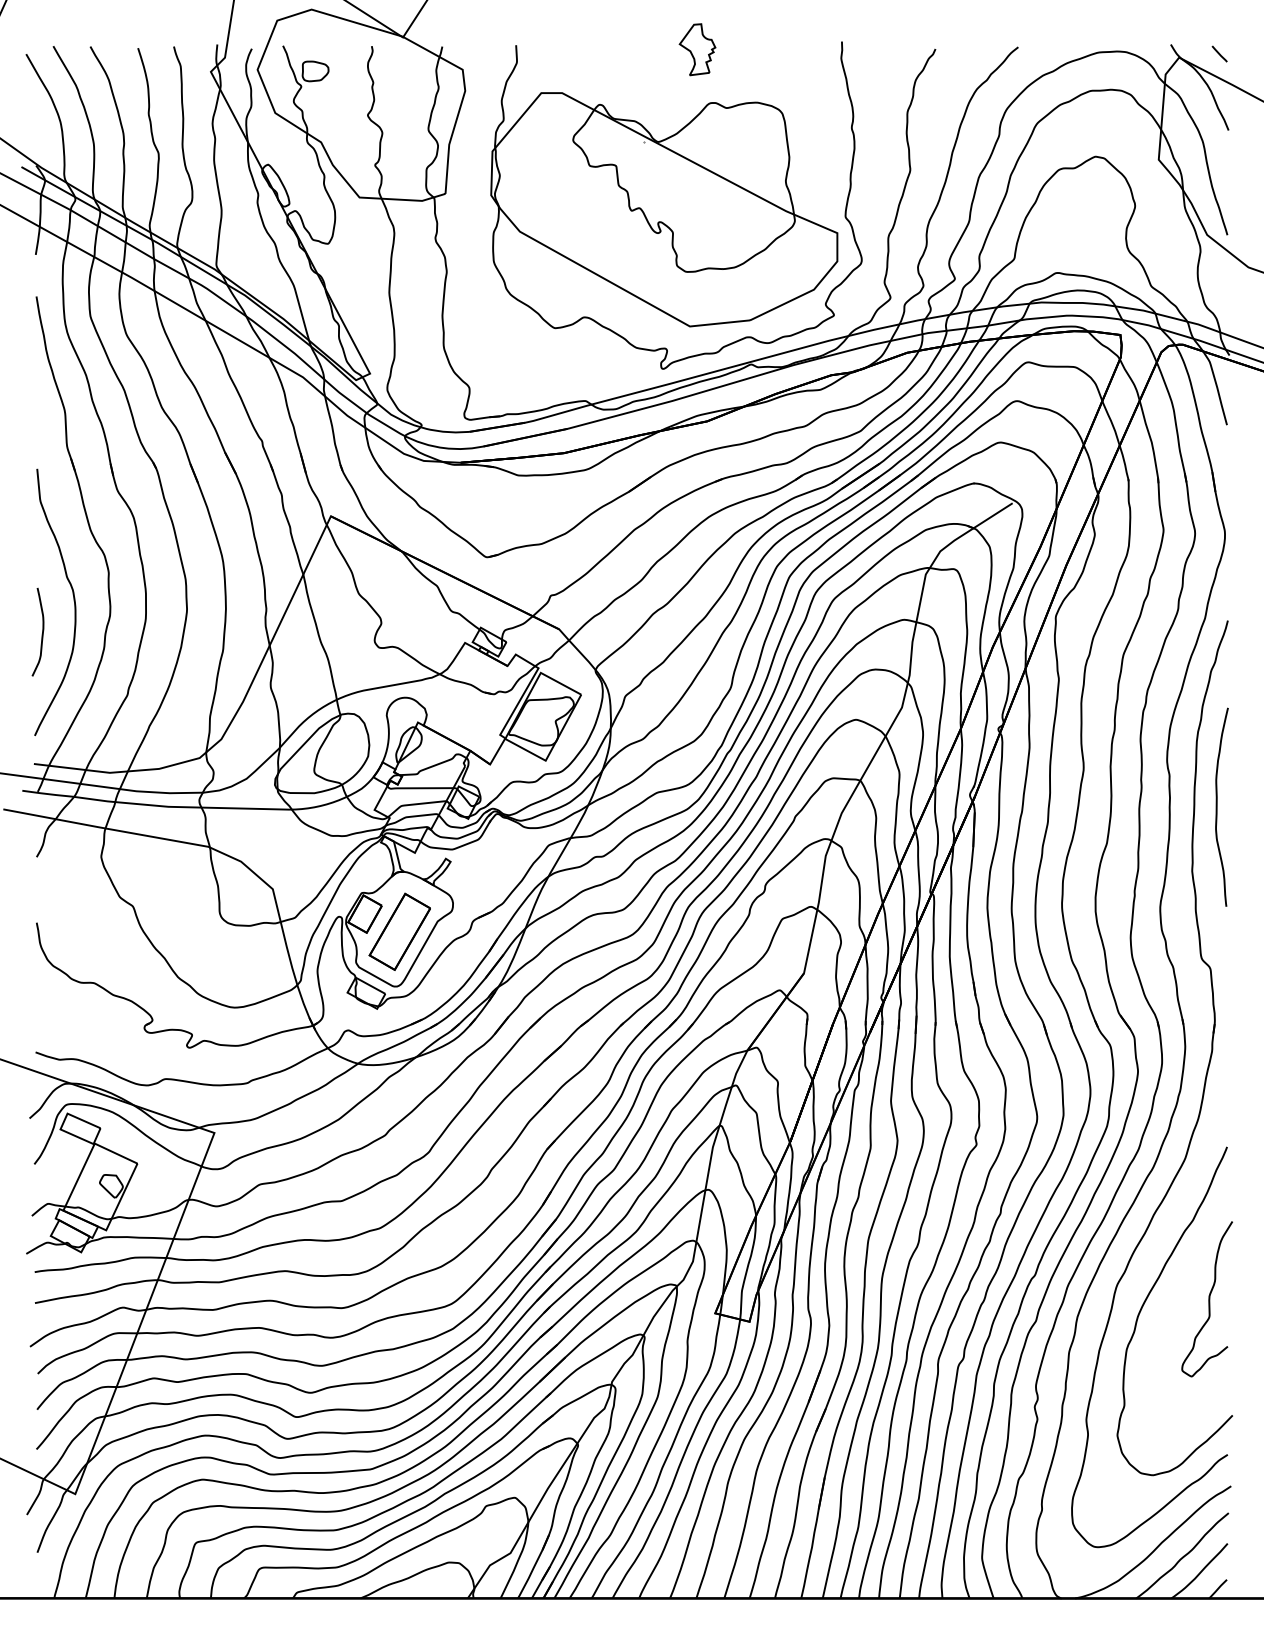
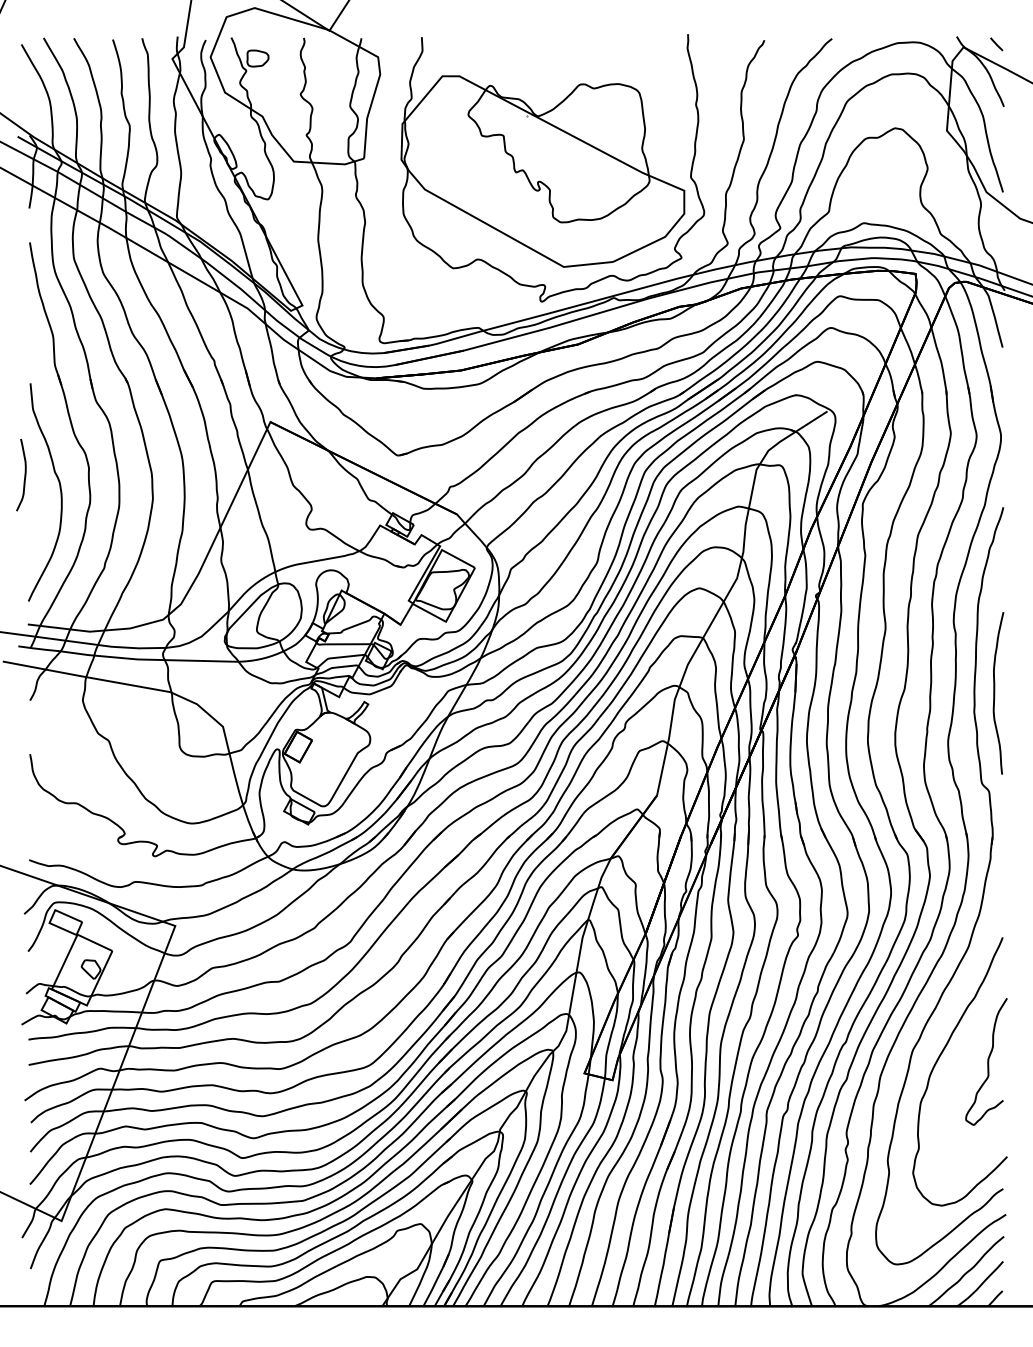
part: (697, 49) -> (570, 40), removed
curve: (42, 631) -> (25, 474), moved
curve: (1217, 806) -> (994, 692), moved
part: (399, 931) -> (326, 761), removed

